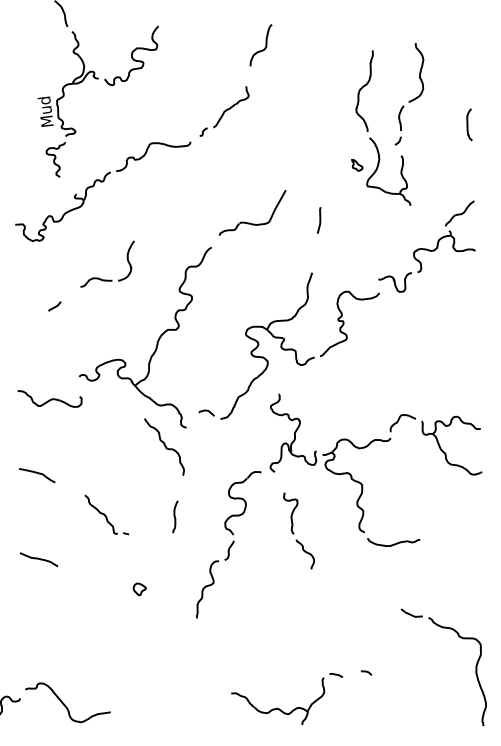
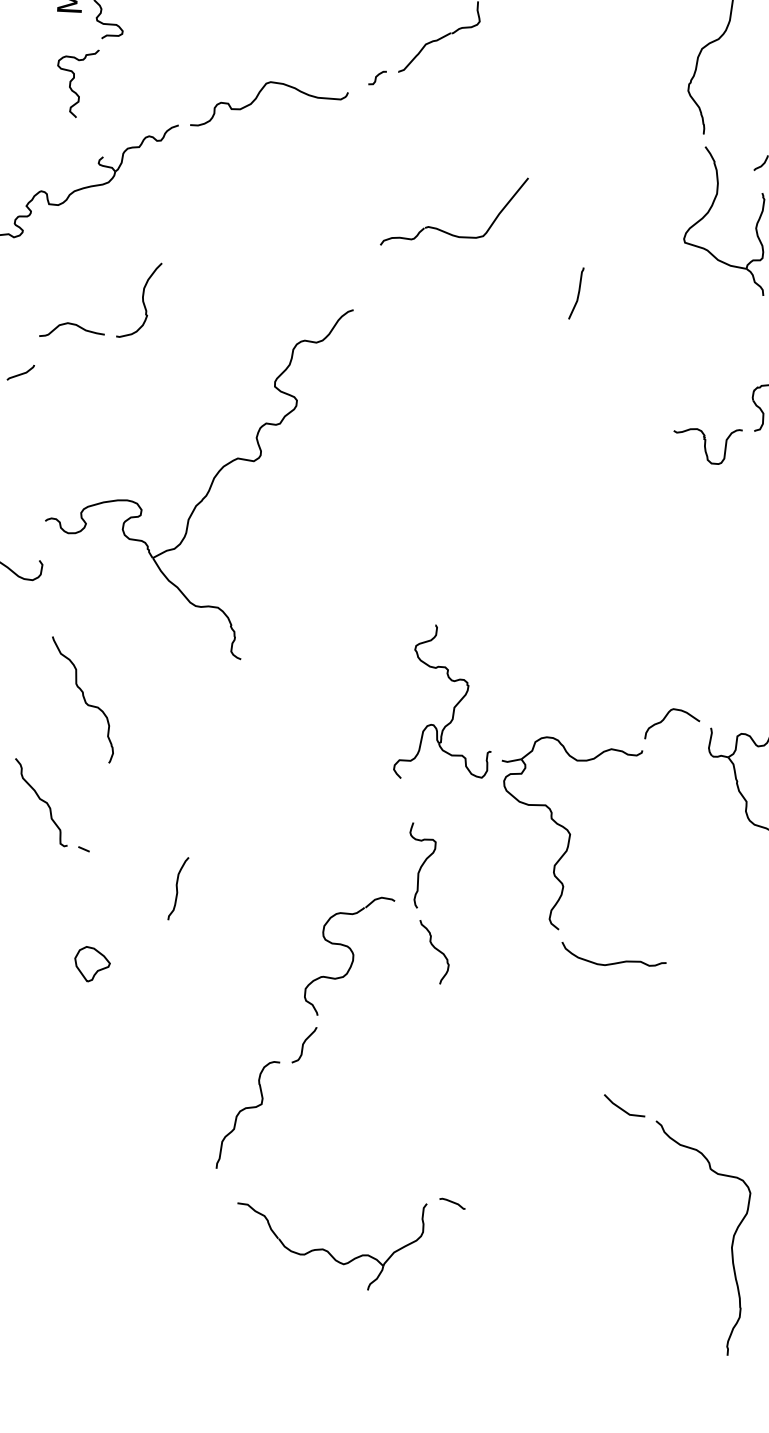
part: (357, 164) -> (672, 195), removed
part: (249, 222) -> (444, 229), moved
part: (107, 279) -> (95, 330), moved
part: (288, 345) -> (472, 531), removed
curve: (164, 446) -> (82, 698), moved
curve: (175, 516) -> (178, 887), moved
part: (228, 544) -> (304, 1032), moved
part: (139, 589) -> (91, 964), size x1.4
line: (366, 672) -> (513, 1208), removed

